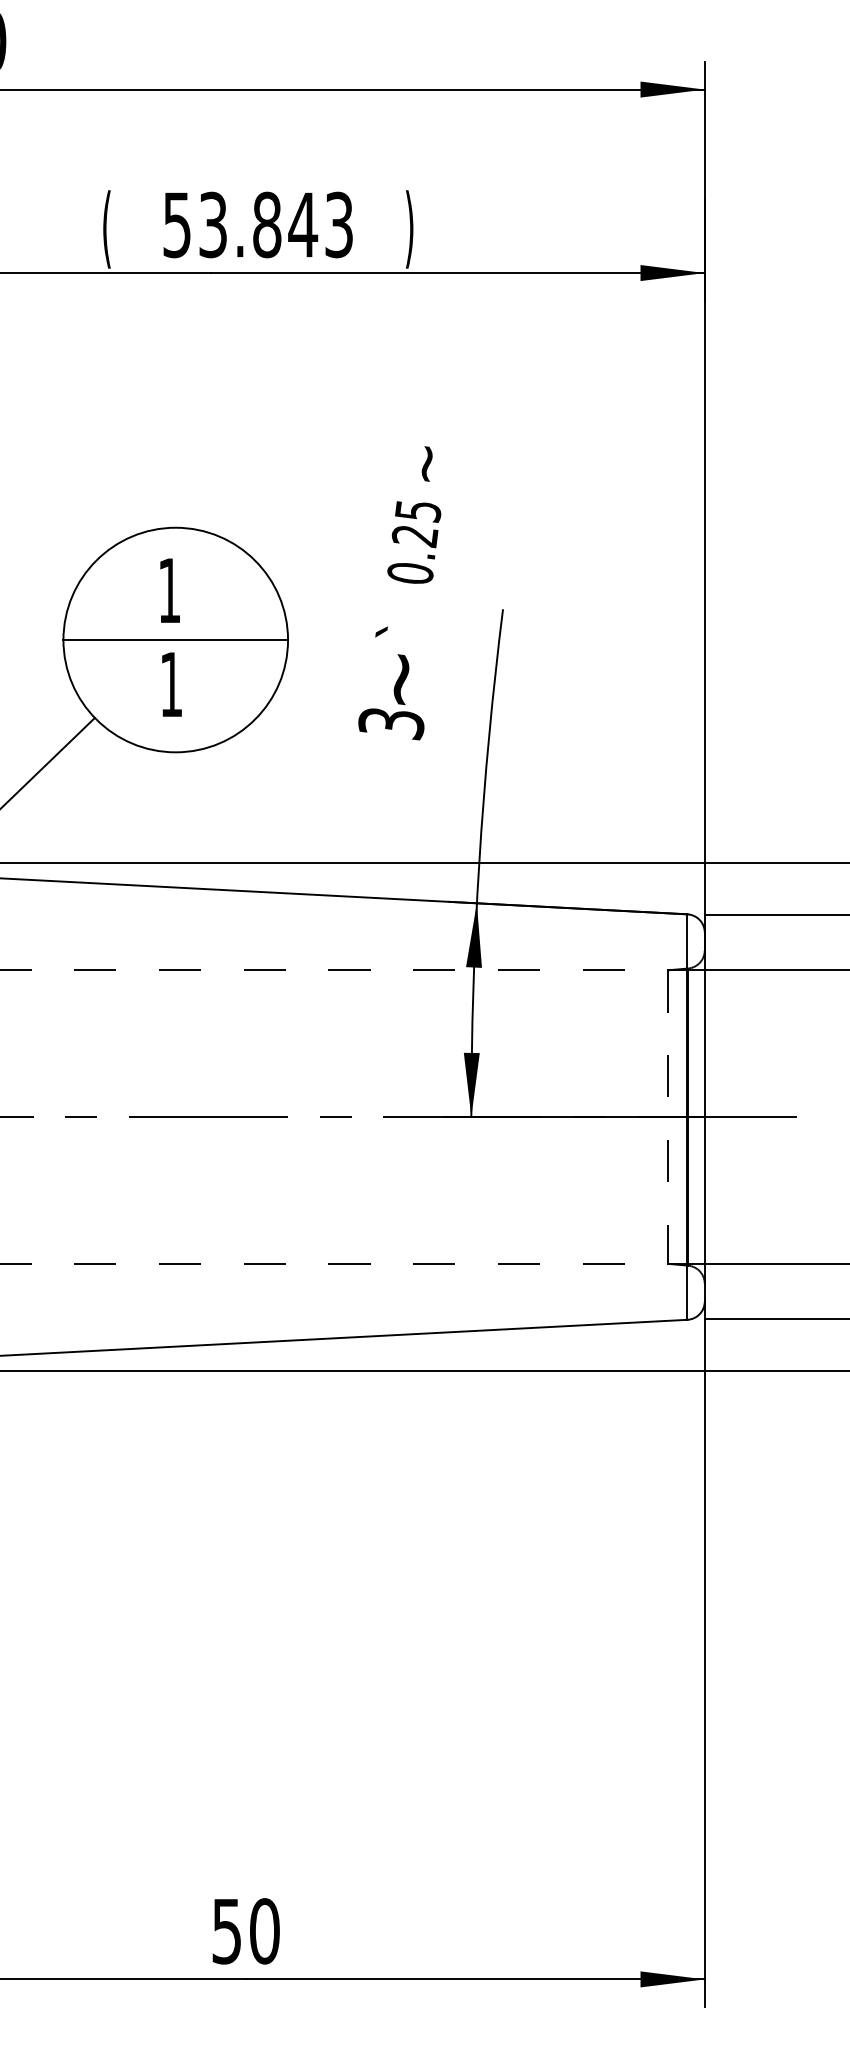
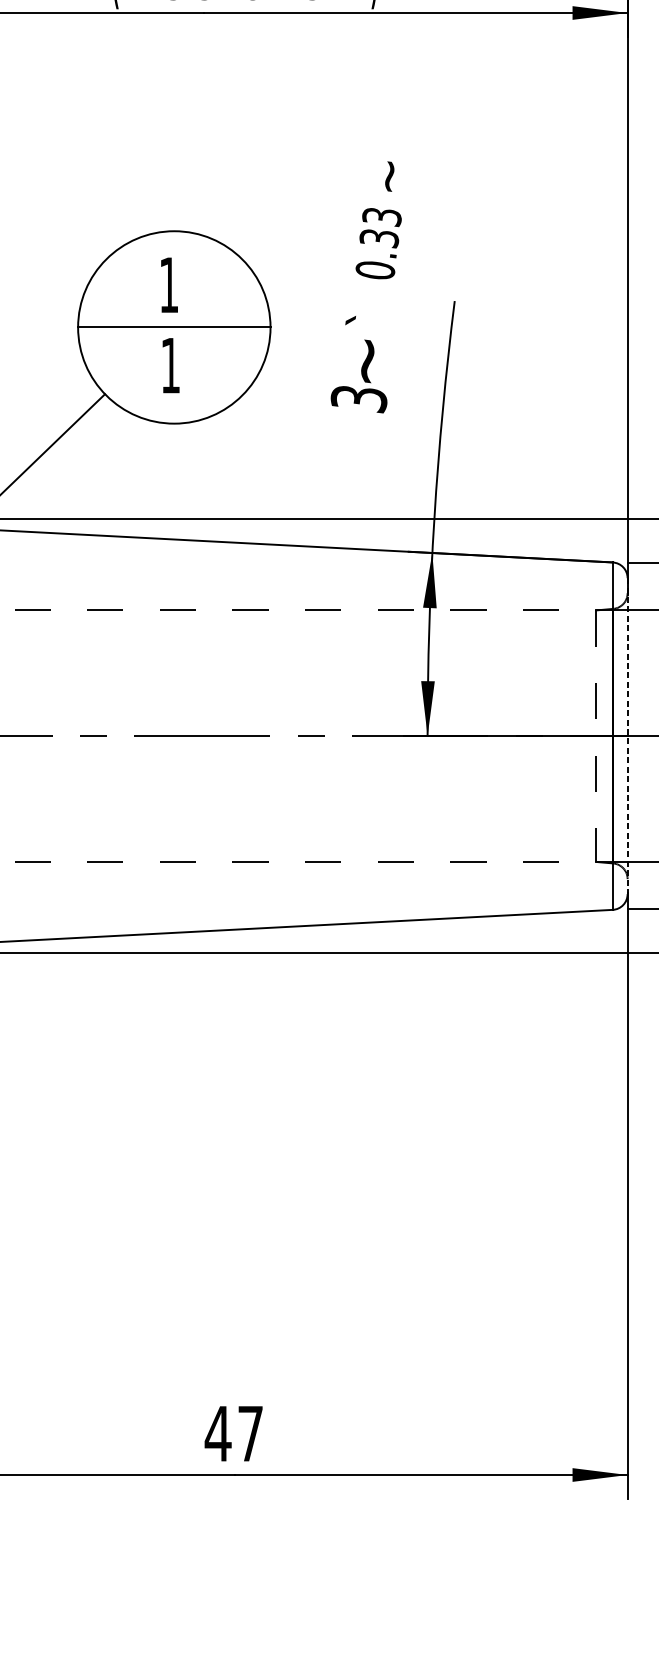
text: (416, 524) -> (380, 228), 0.25 -> 0.33
line: (704, 1117) -> (627, 736), solid -> dashed
text: (245, 1931) -> (234, 1433), 50 -> 47

